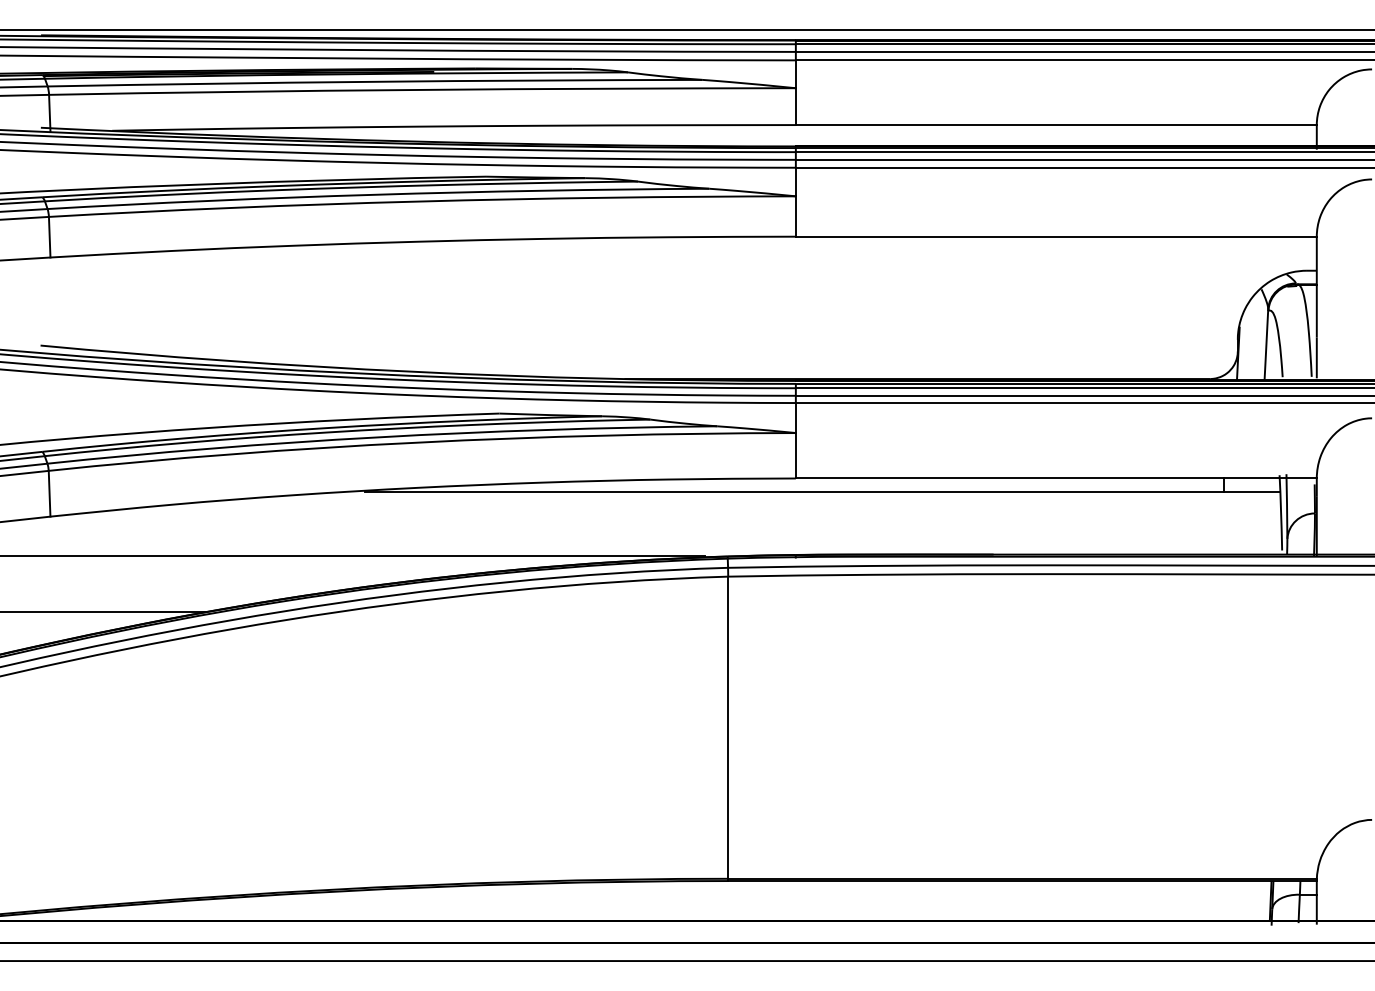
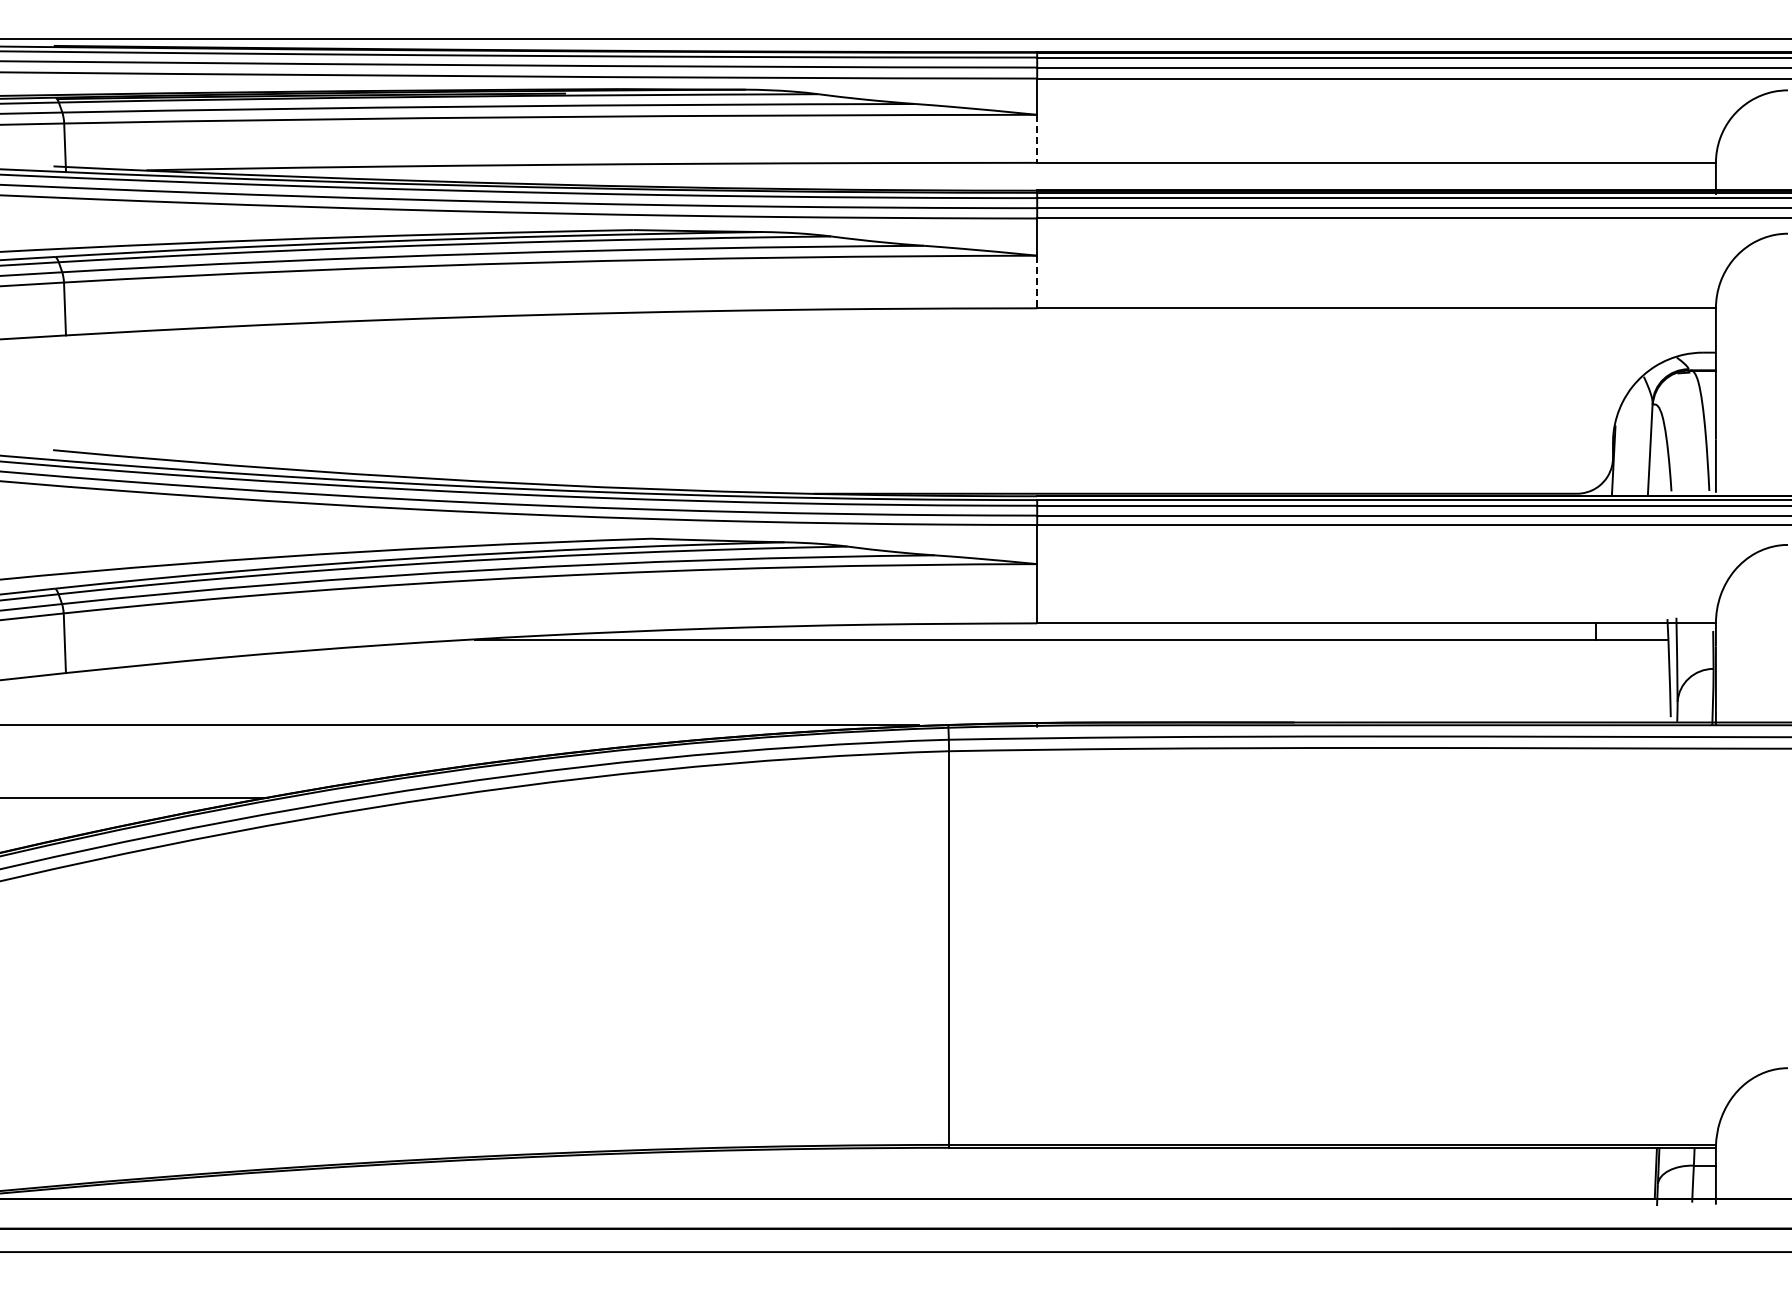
line: (796, 107) -> (1037, 139), solid -> dashed
line: (796, 216) -> (1037, 282), solid -> dashed

